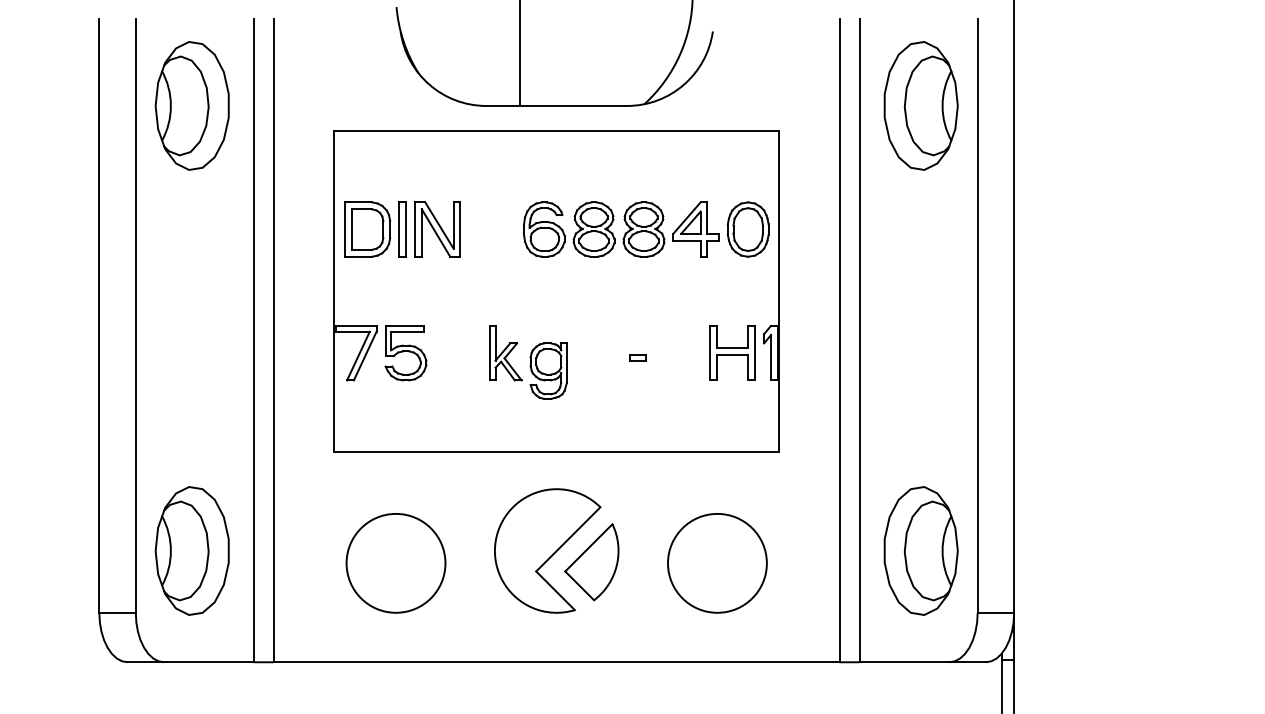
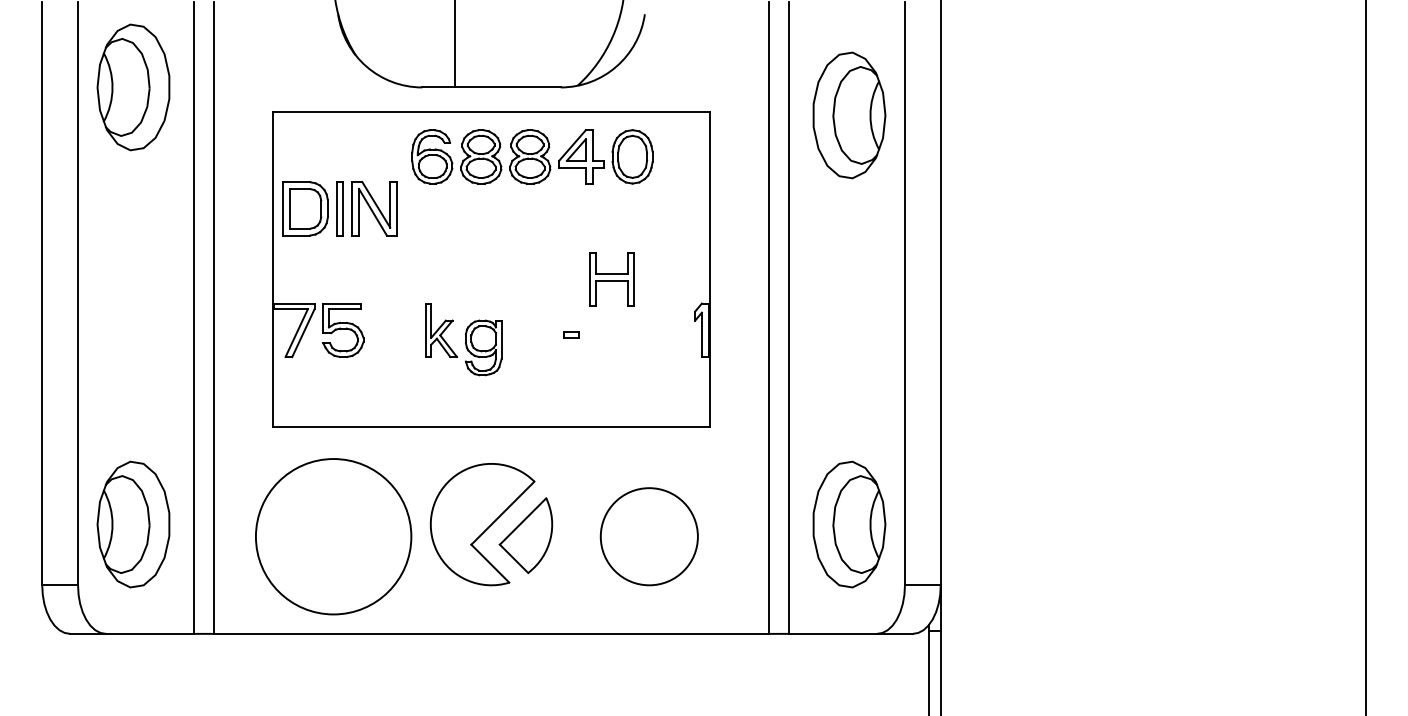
part: (921, 105) -> (849, 115), moved
part: (646, 229) -> (532, 156), moved
part: (731, 353) -> (611, 279), moved
circle: (395, 563) -> (333, 536), size x1.6

